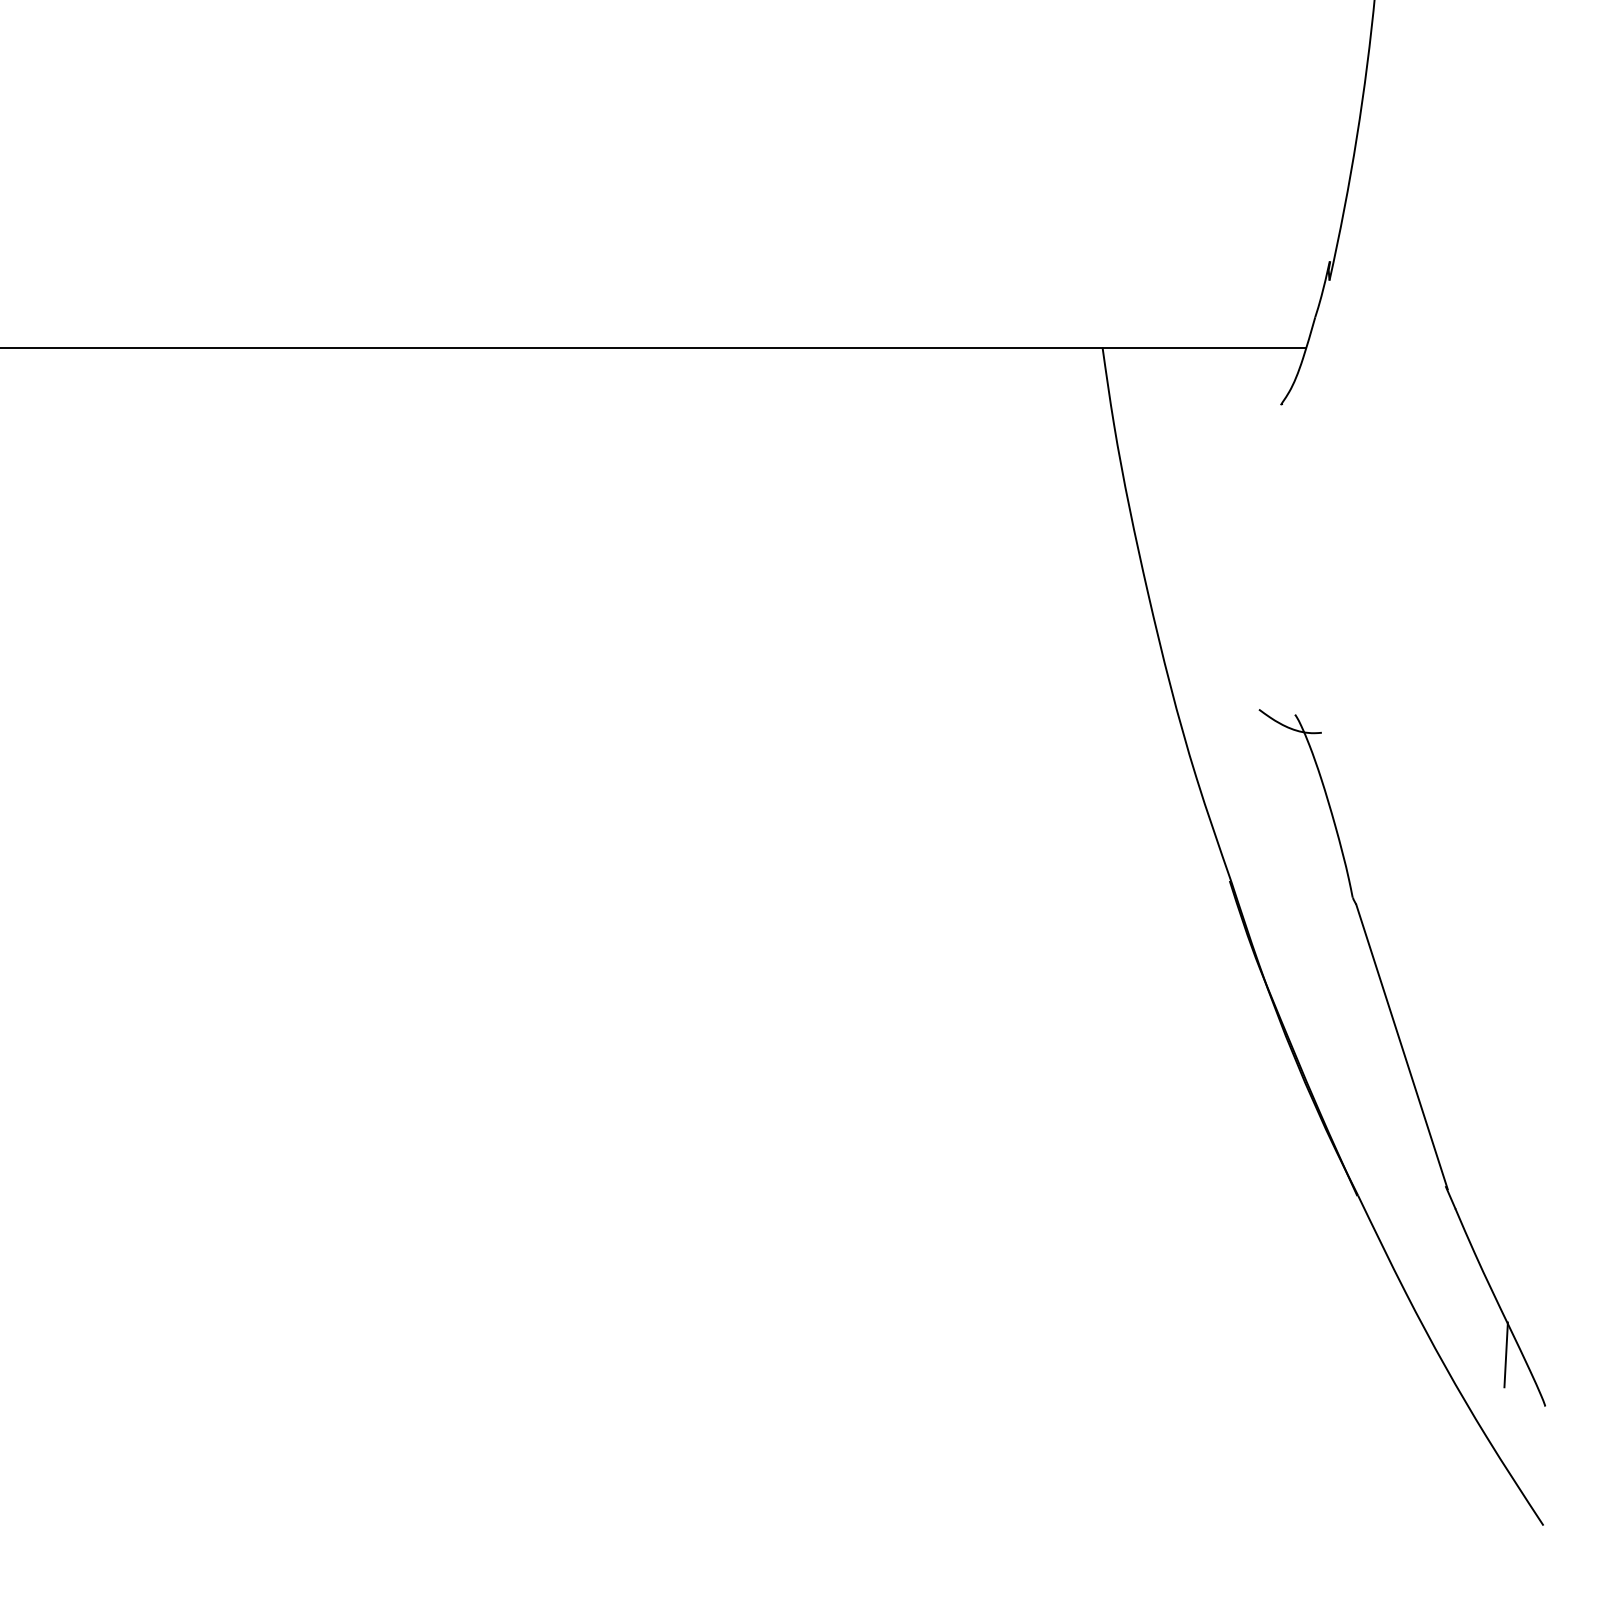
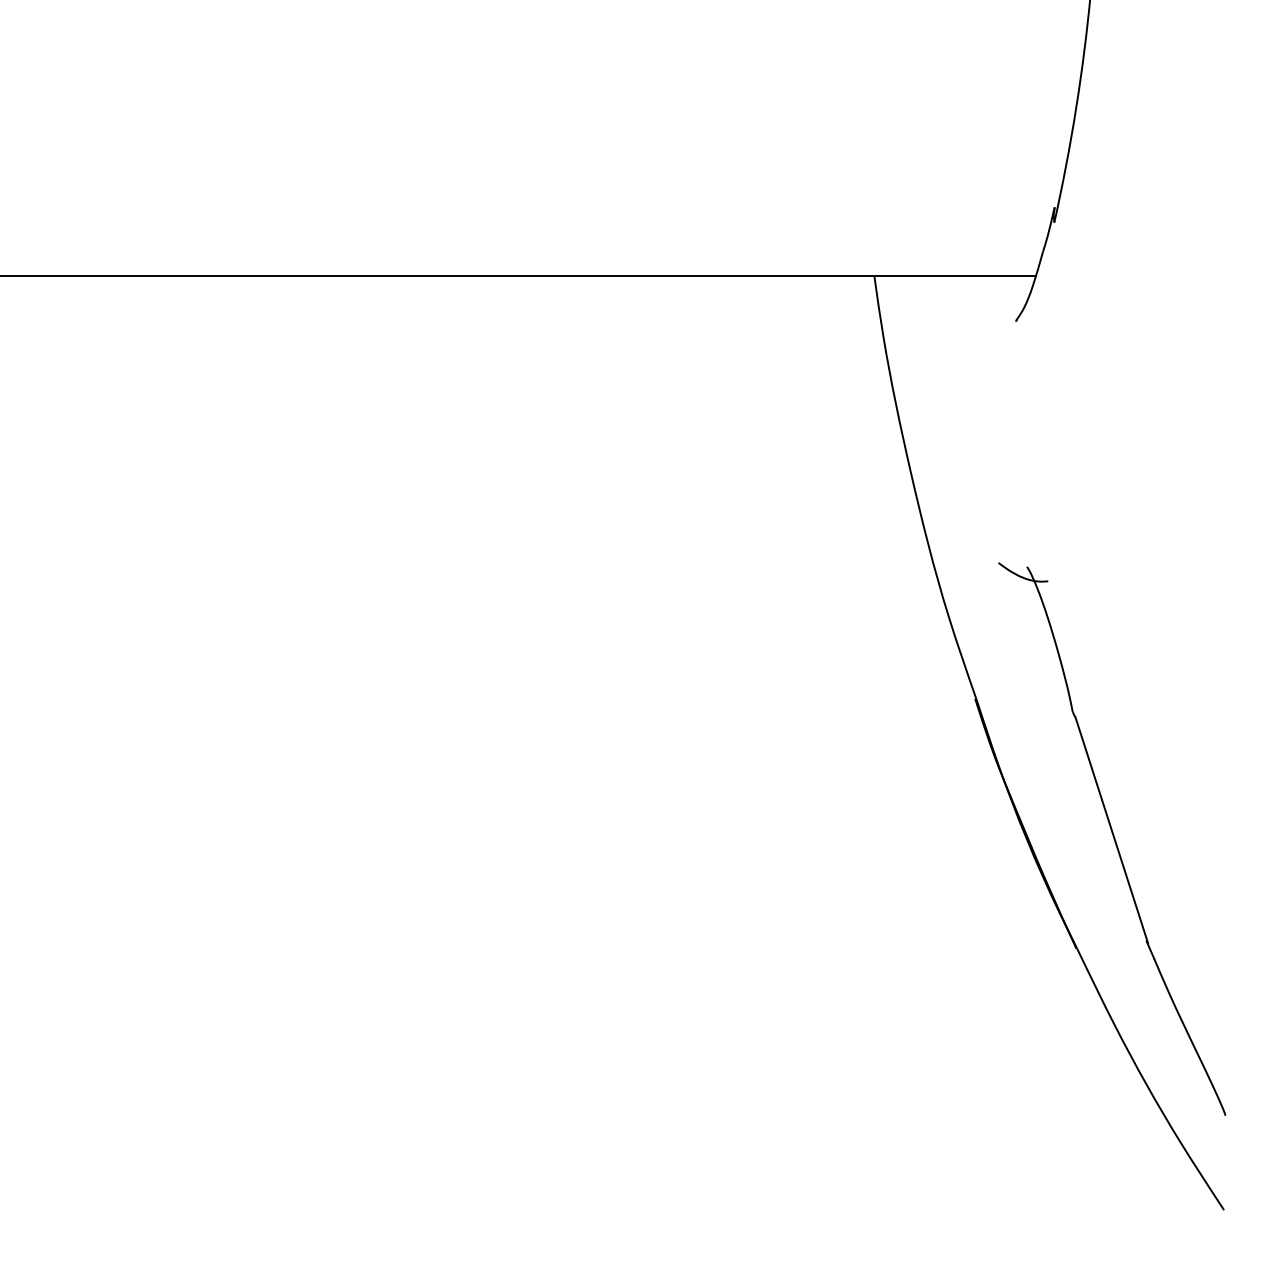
line: (1505, 1354) -> (1193, 1074), removed

